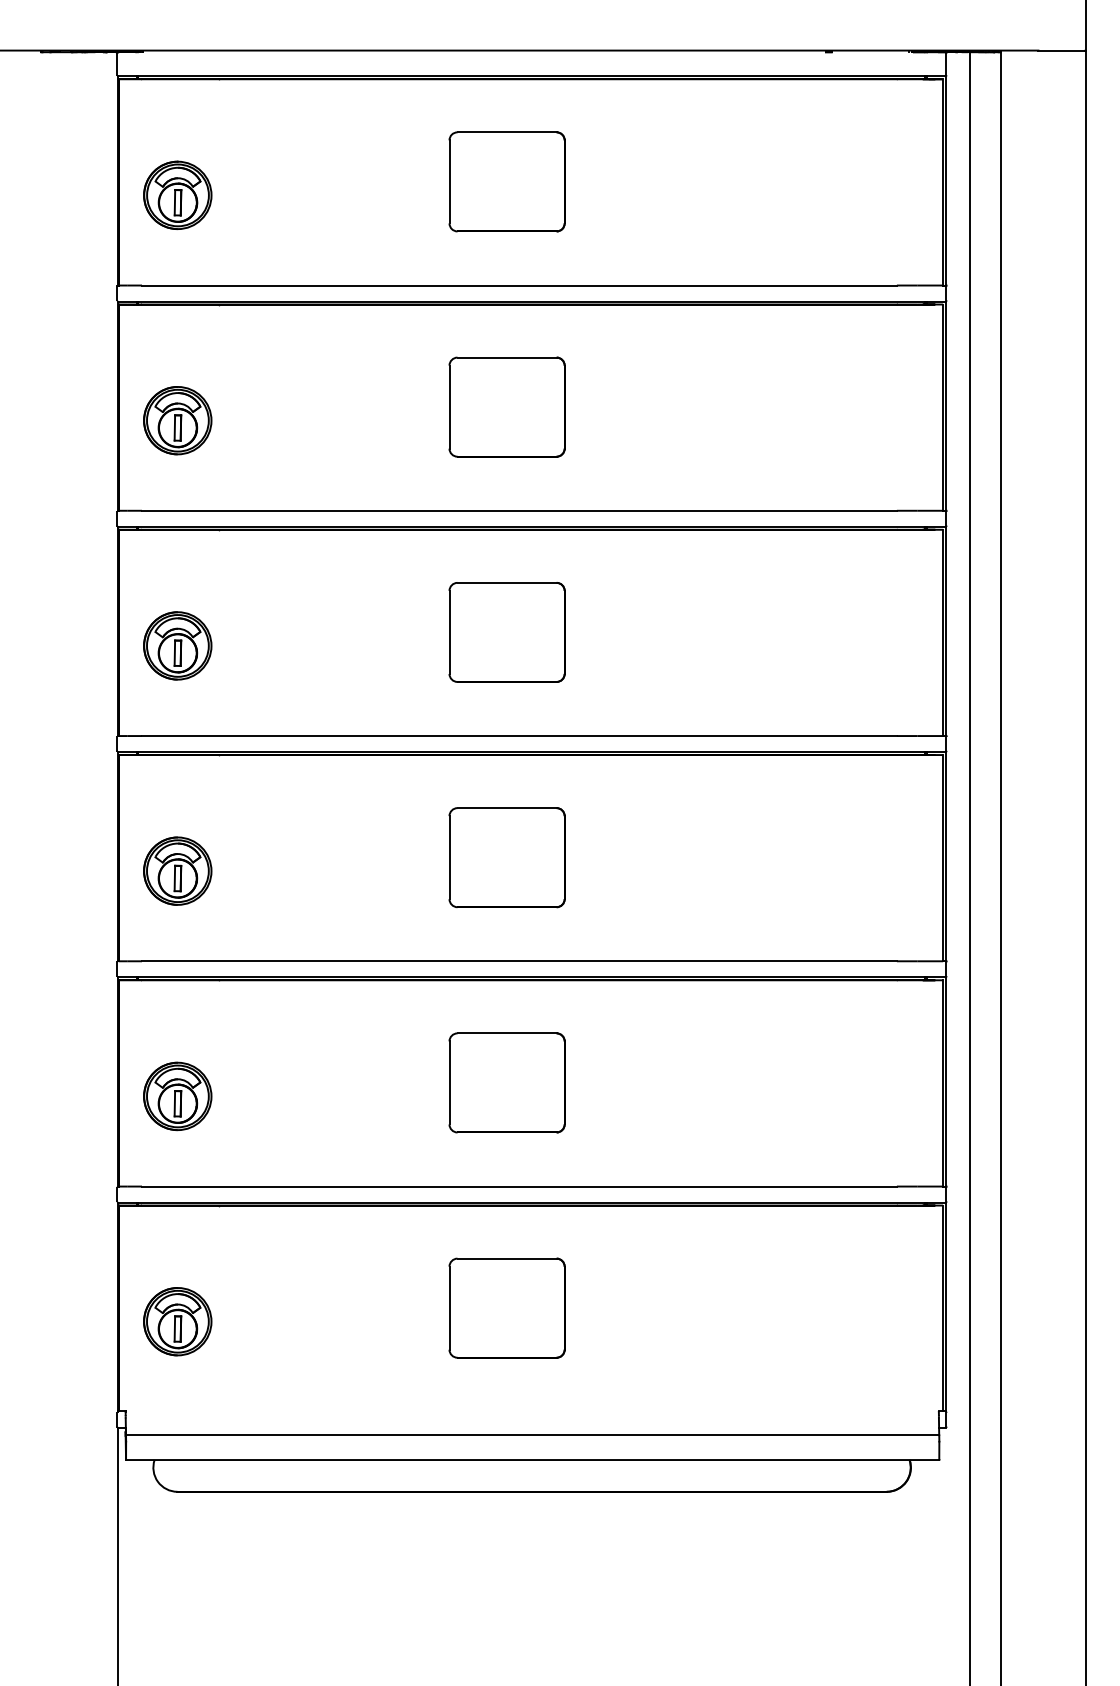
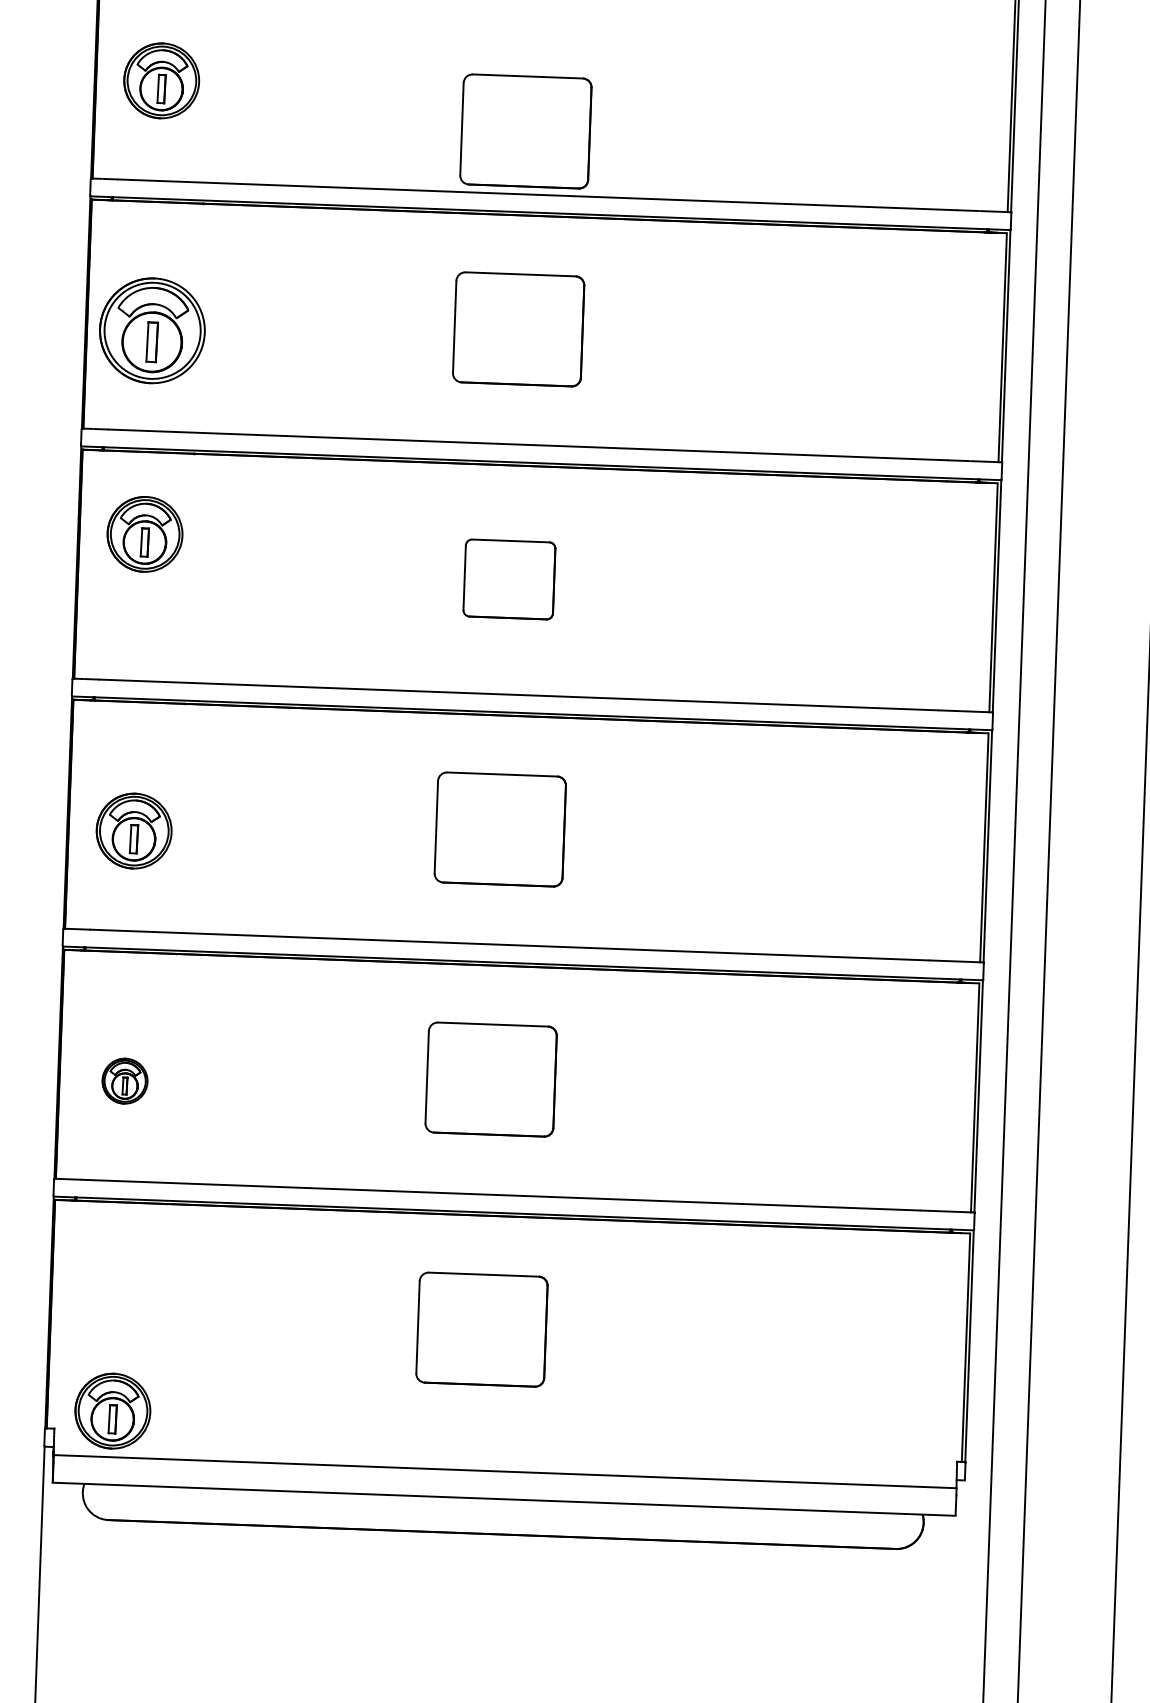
part: (506, 181) -> (525, 131), moved
part: (177, 420) -> (152, 330), size x1.4
part: (506, 632) -> (508, 579), size x0.7
part: (177, 645) -> (144, 533), moved
part: (177, 1096) -> (124, 1081), size x0.6
part: (177, 1321) -> (112, 1410), moved

